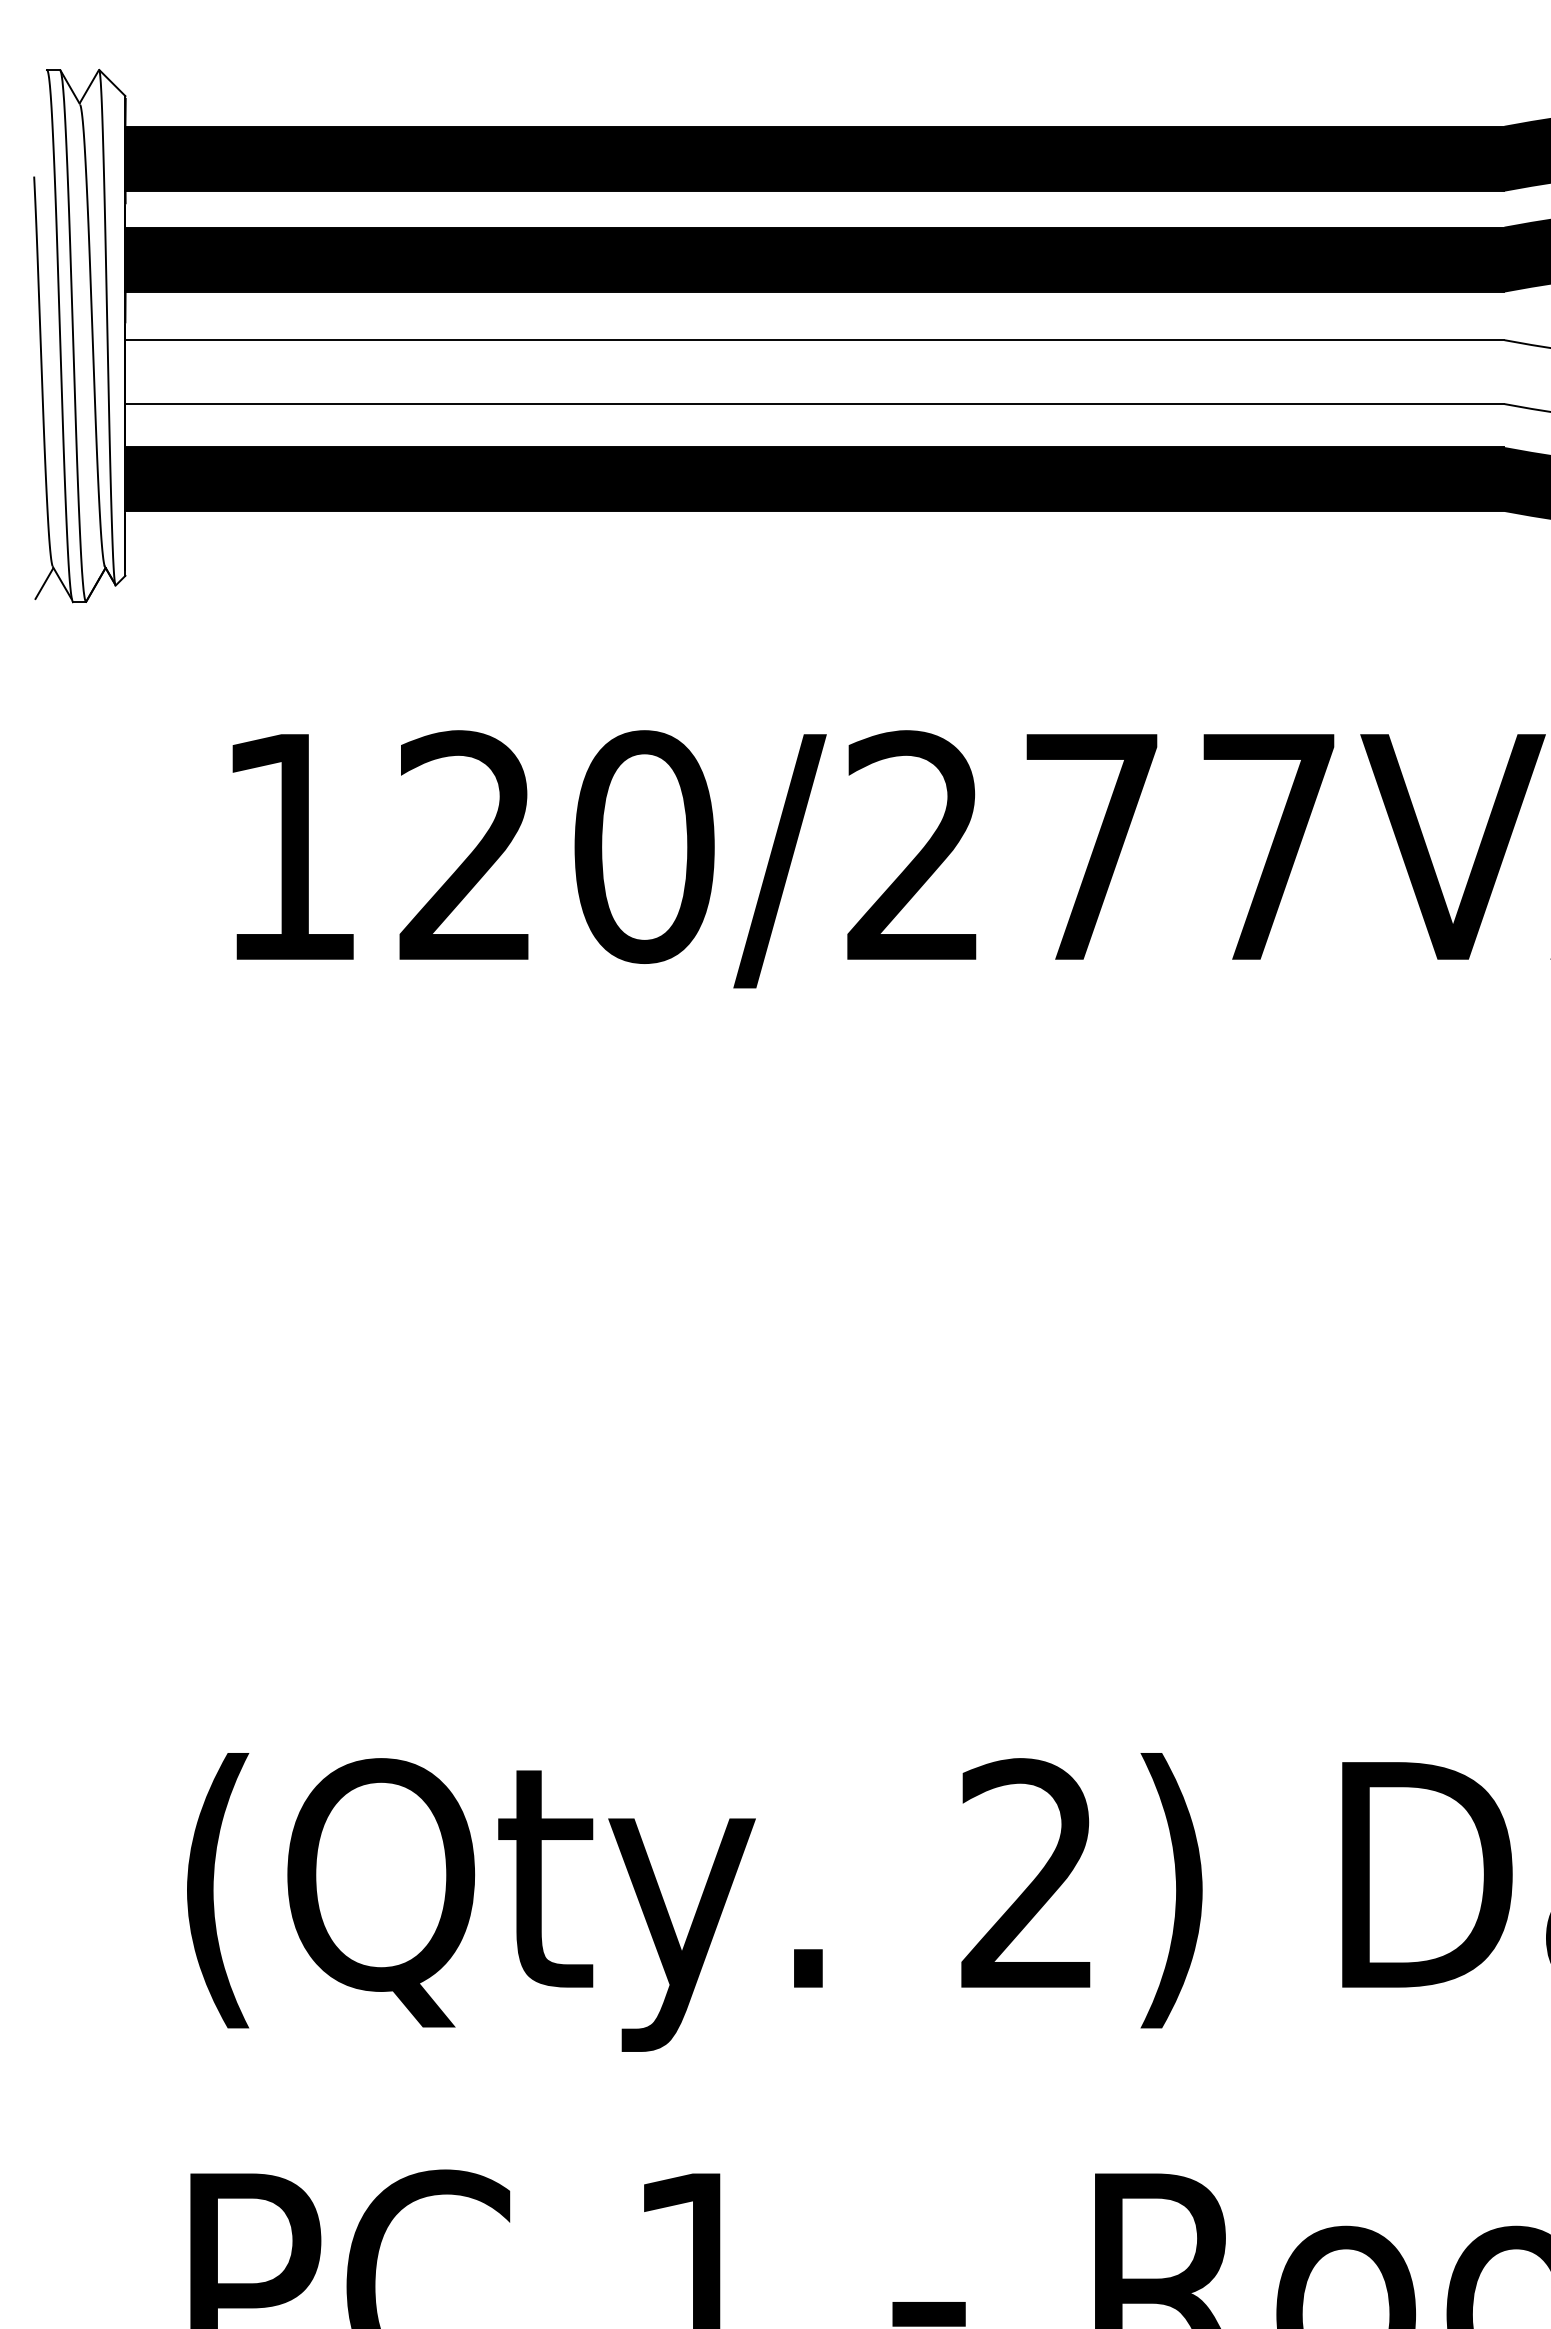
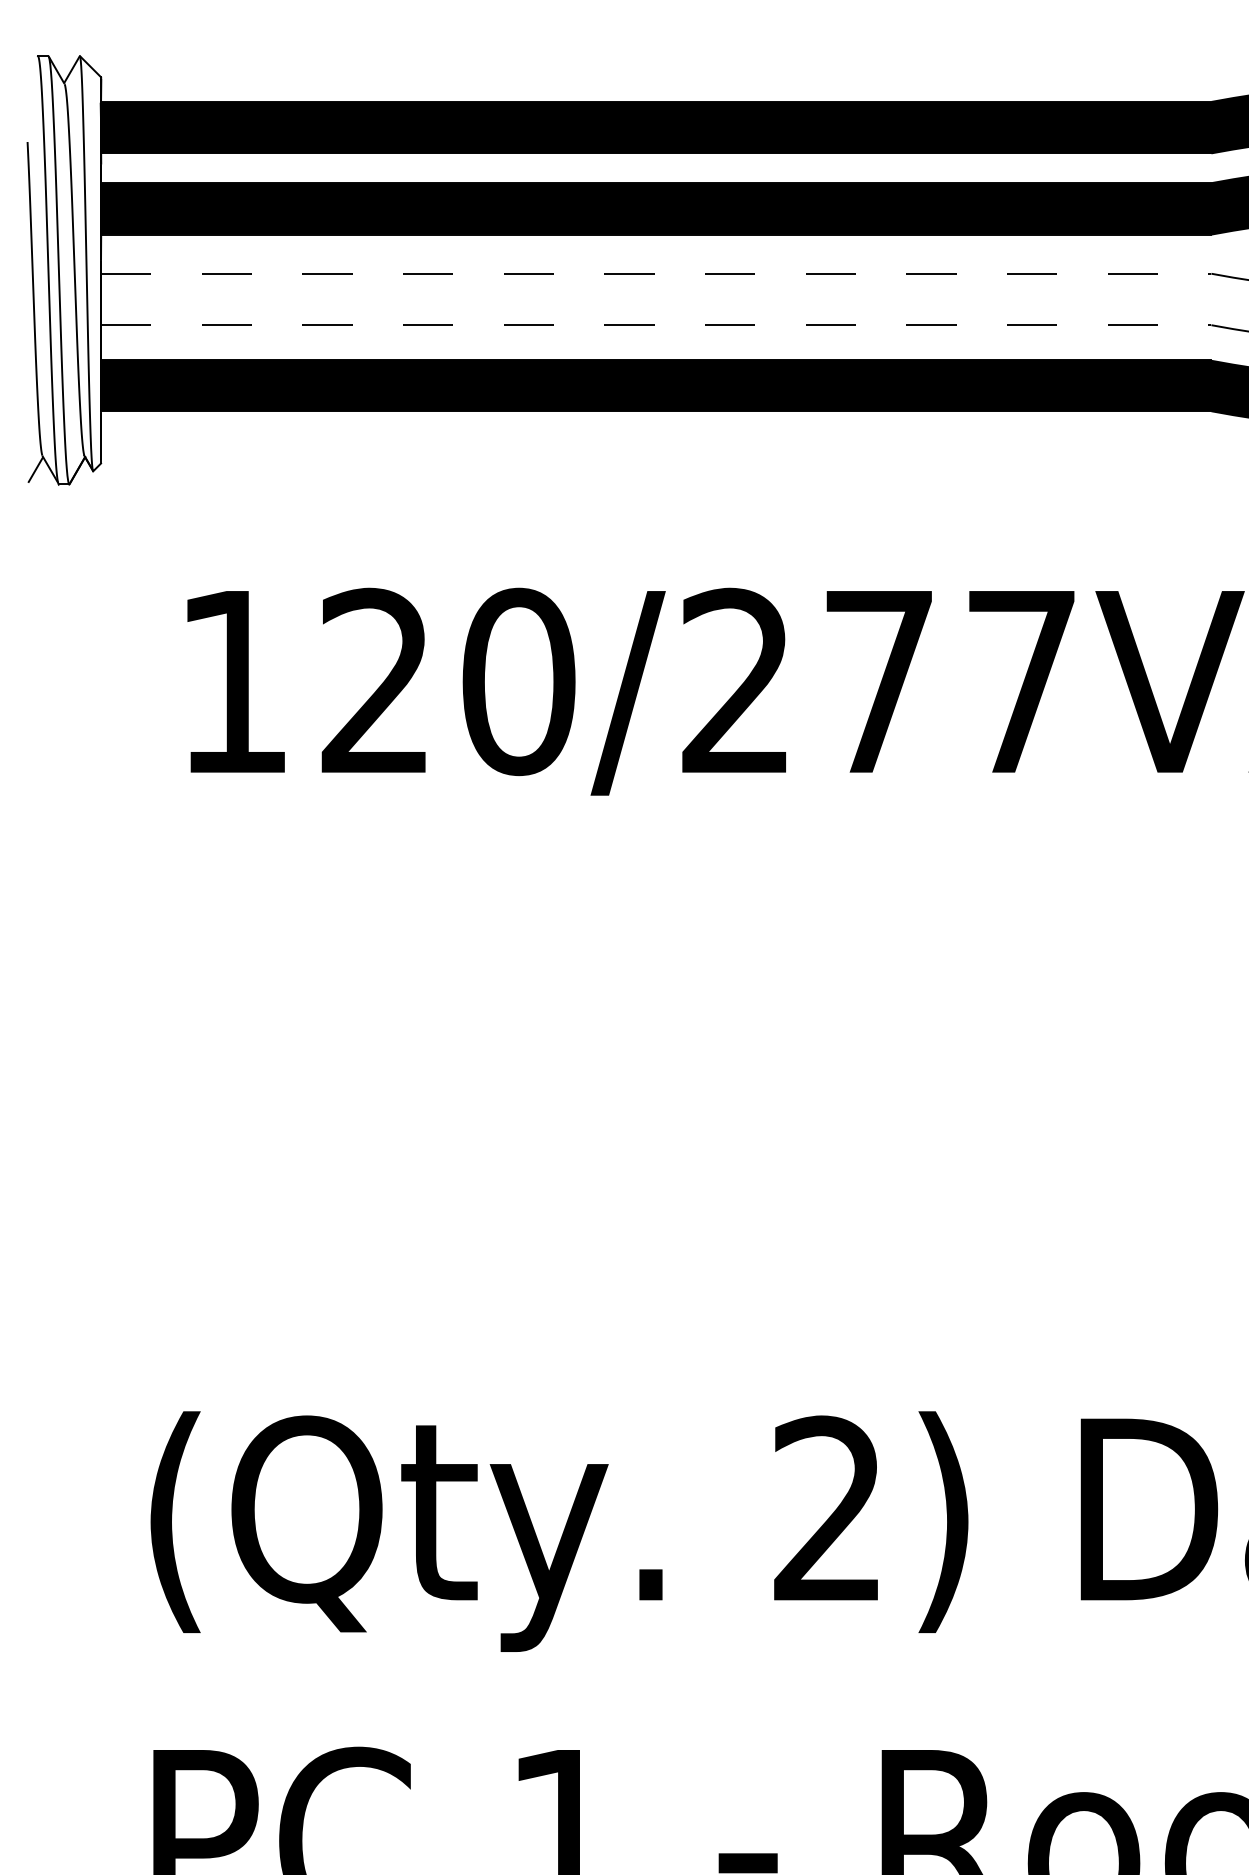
line: (814, 340) -> (655, 274), solid -> dashed
line: (814, 404) -> (655, 325), solid -> dashed

